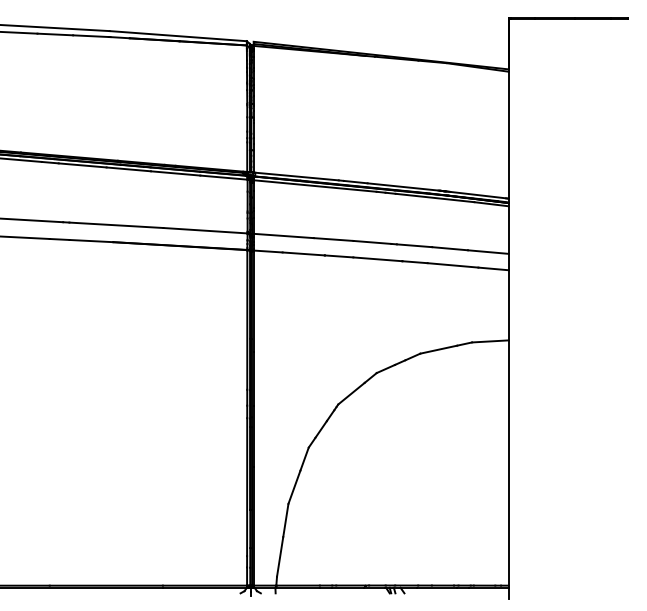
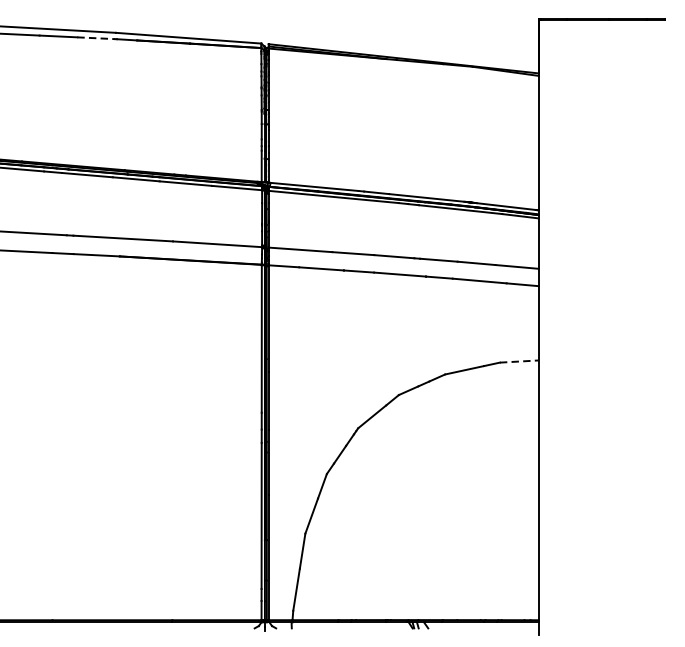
line: (91, 36) -> (96, 38), solid -> dashed
line: (490, 341) -> (519, 361), solid -> dashed

